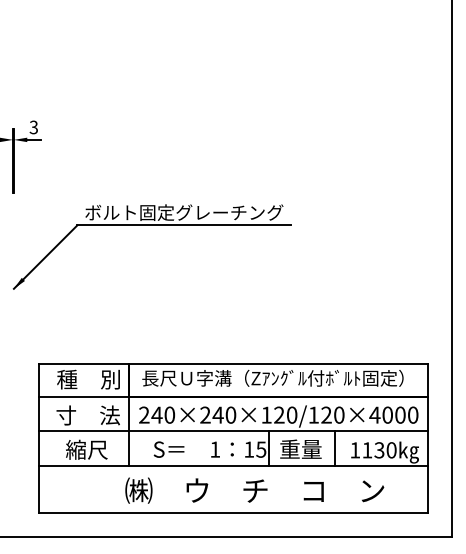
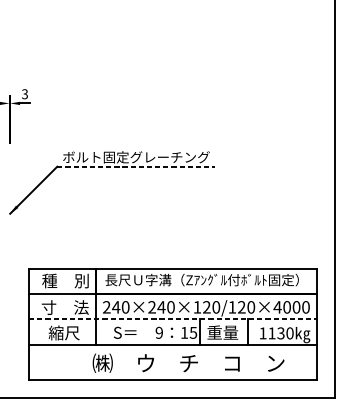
line: (184, 225) -> (136, 166), solid -> dashed
line: (234, 431) -> (173, 319), solid -> dashed
text: (215, 449) -> (159, 332), 1 -> 9

